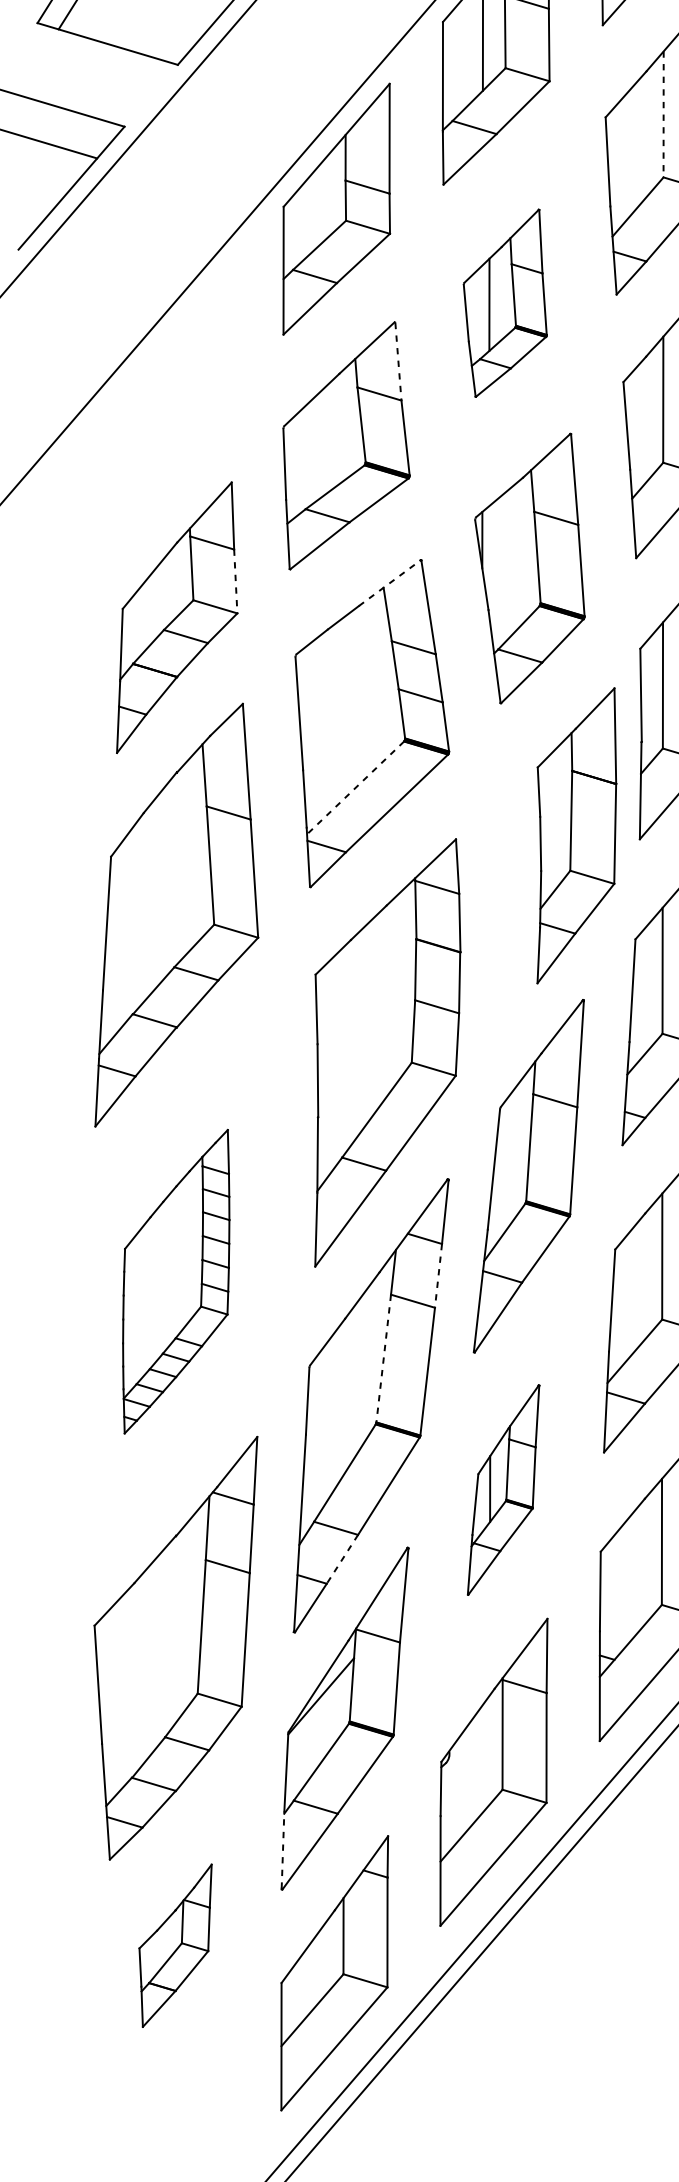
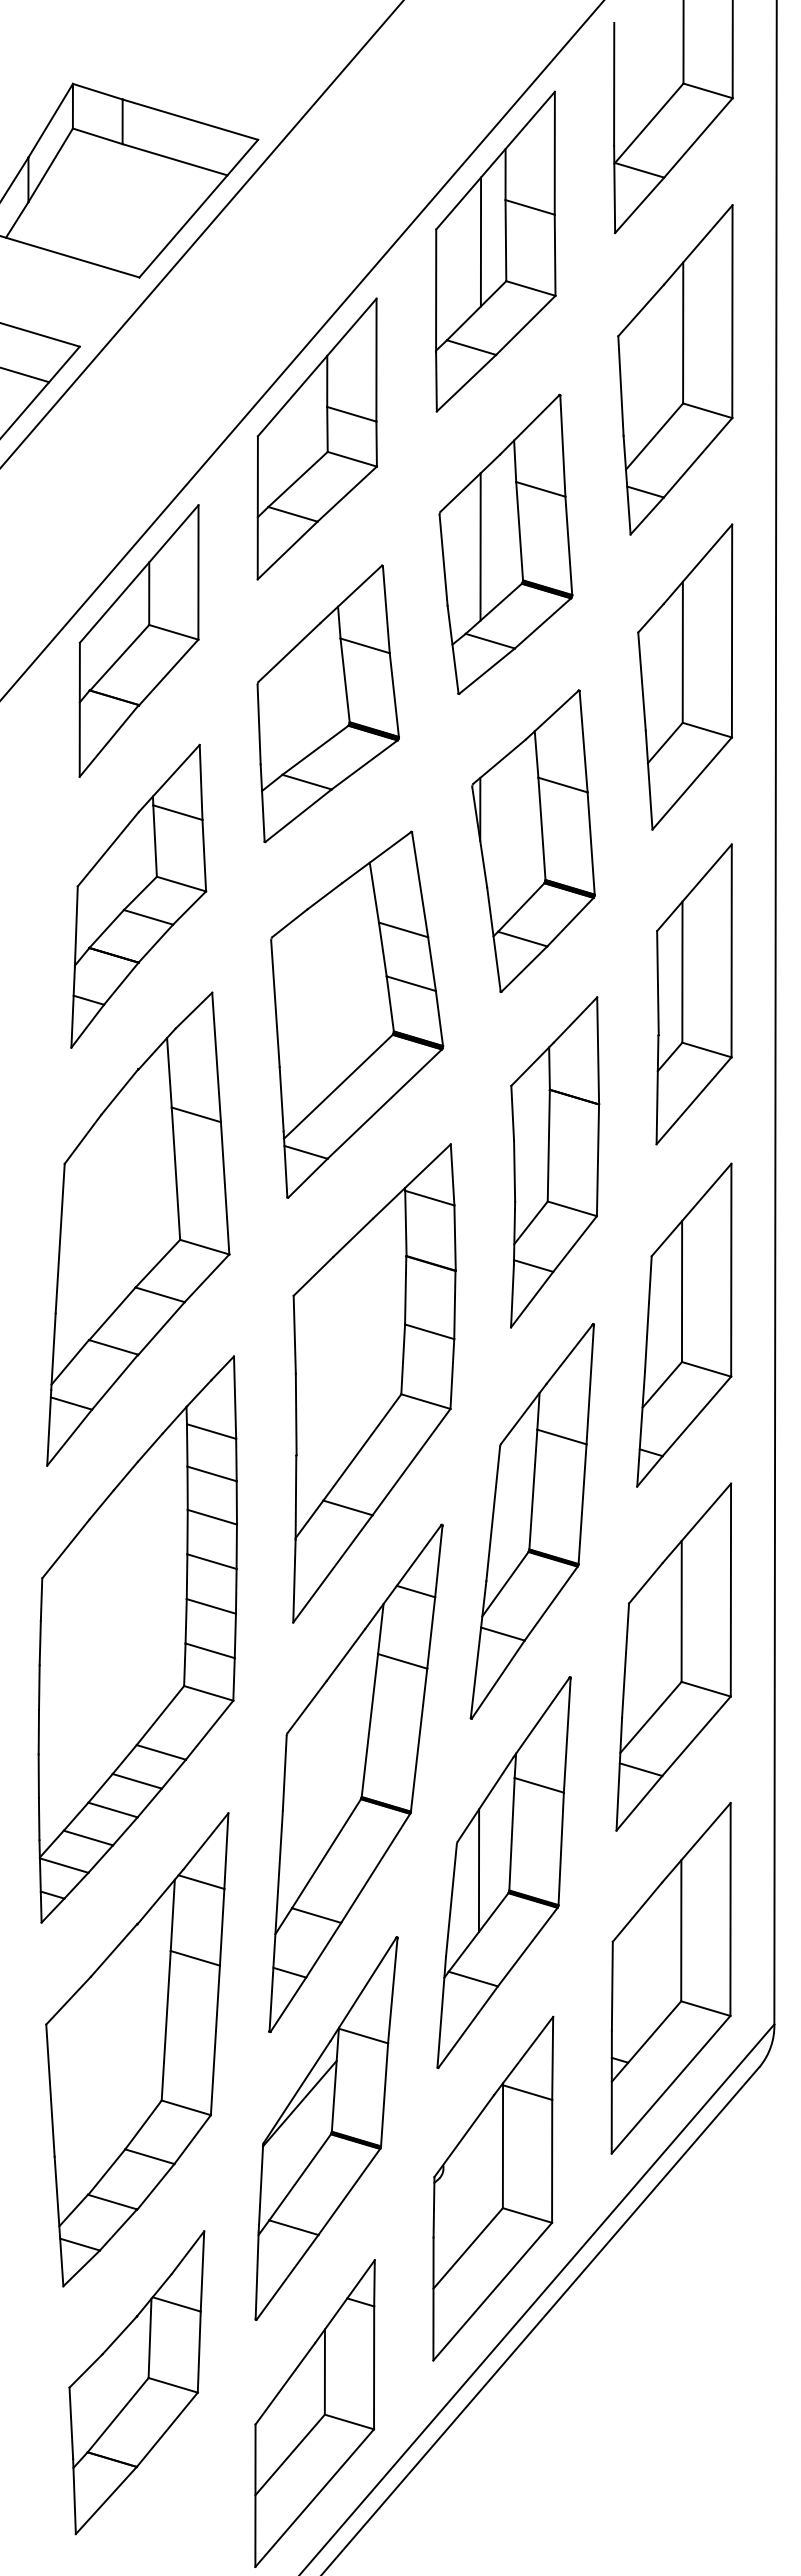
line: (663, 114) -> (683, 332), dashed -> solid
part: (504, 302) -> (505, 543), size x1.43
line: (398, 361) -> (386, 609), dashed -> solid
part: (176, 389) -> (138, 640), added
line: (235, 581) -> (204, 855), dashed -> solid
line: (390, 583) -> (377, 857), dashed -> solid
line: (355, 788) -> (338, 1087), dashed -> solid
part: (577, 835) -> (555, 1162), moved
line: (438, 1275) -> (431, 1632), dashed -> solid
part: (176, 1281) -> (137, 1639), size x1.67
line: (383, 1358) -> (369, 1725), dashed -> solid
part: (503, 1489) -> (503, 1872), size x1.67
line: (342, 1559) -> (323, 1950), dashed -> solid
line: (283, 1849) -> (257, 2275), dashed -> solid
part: (175, 1945) -> (136, 2382), size x1.67

